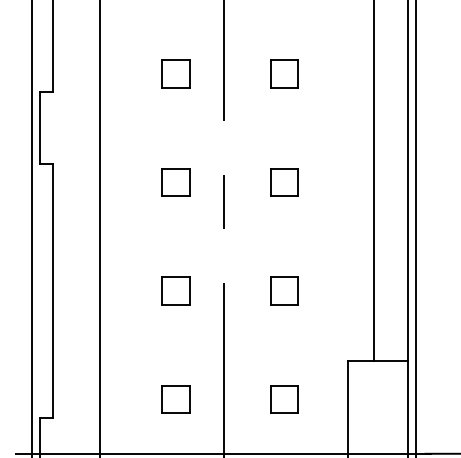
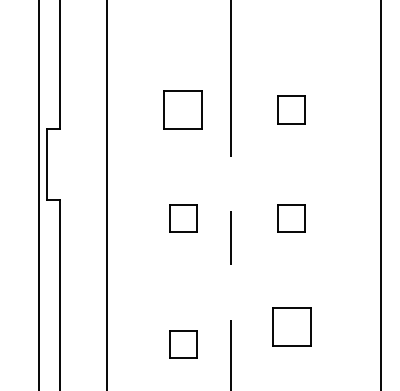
part: (175, 73) -> (182, 109), size x1.4
part: (175, 290) -> (182, 343), moved
part: (284, 290) -> (291, 326), size x1.4

